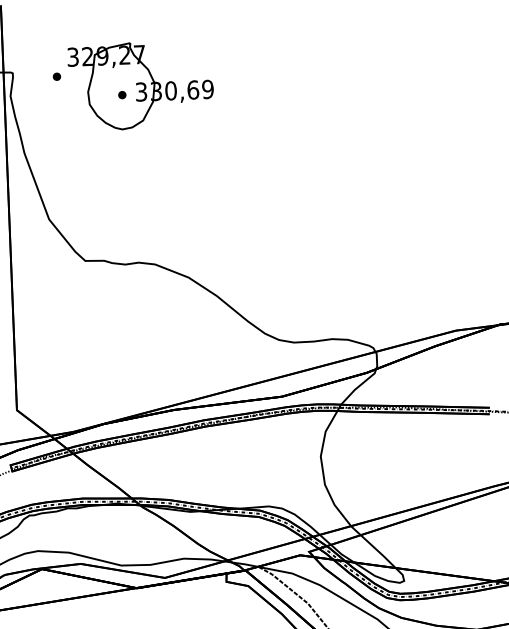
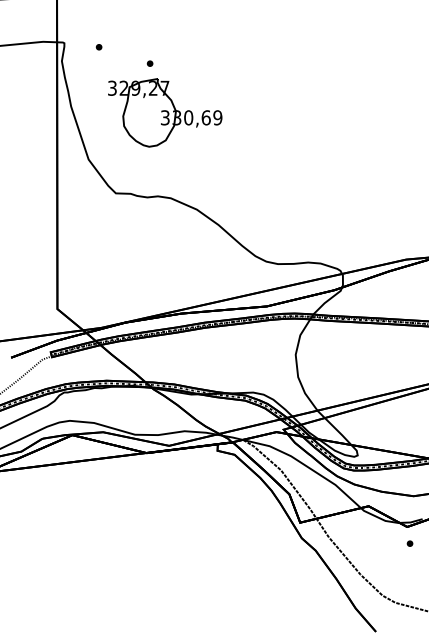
part: (141, 85) -> (165, 112), moved

